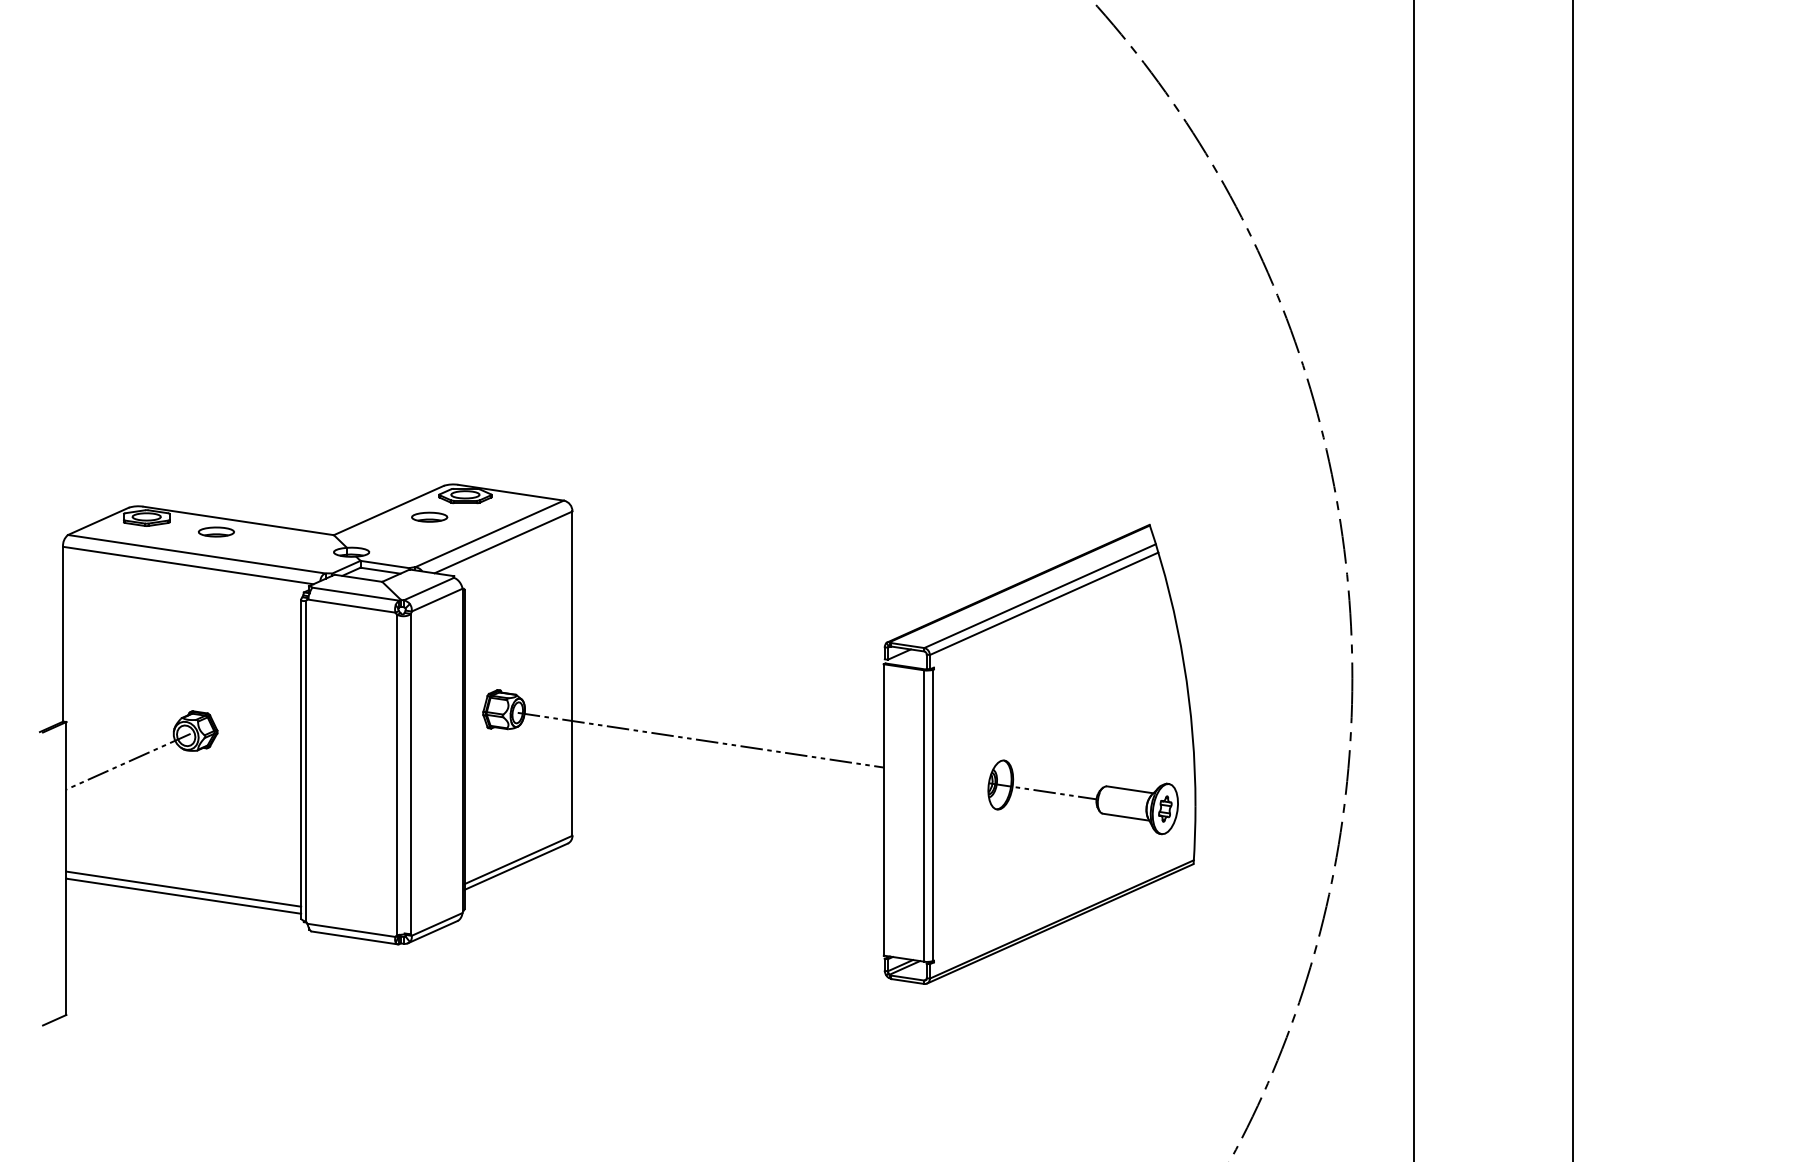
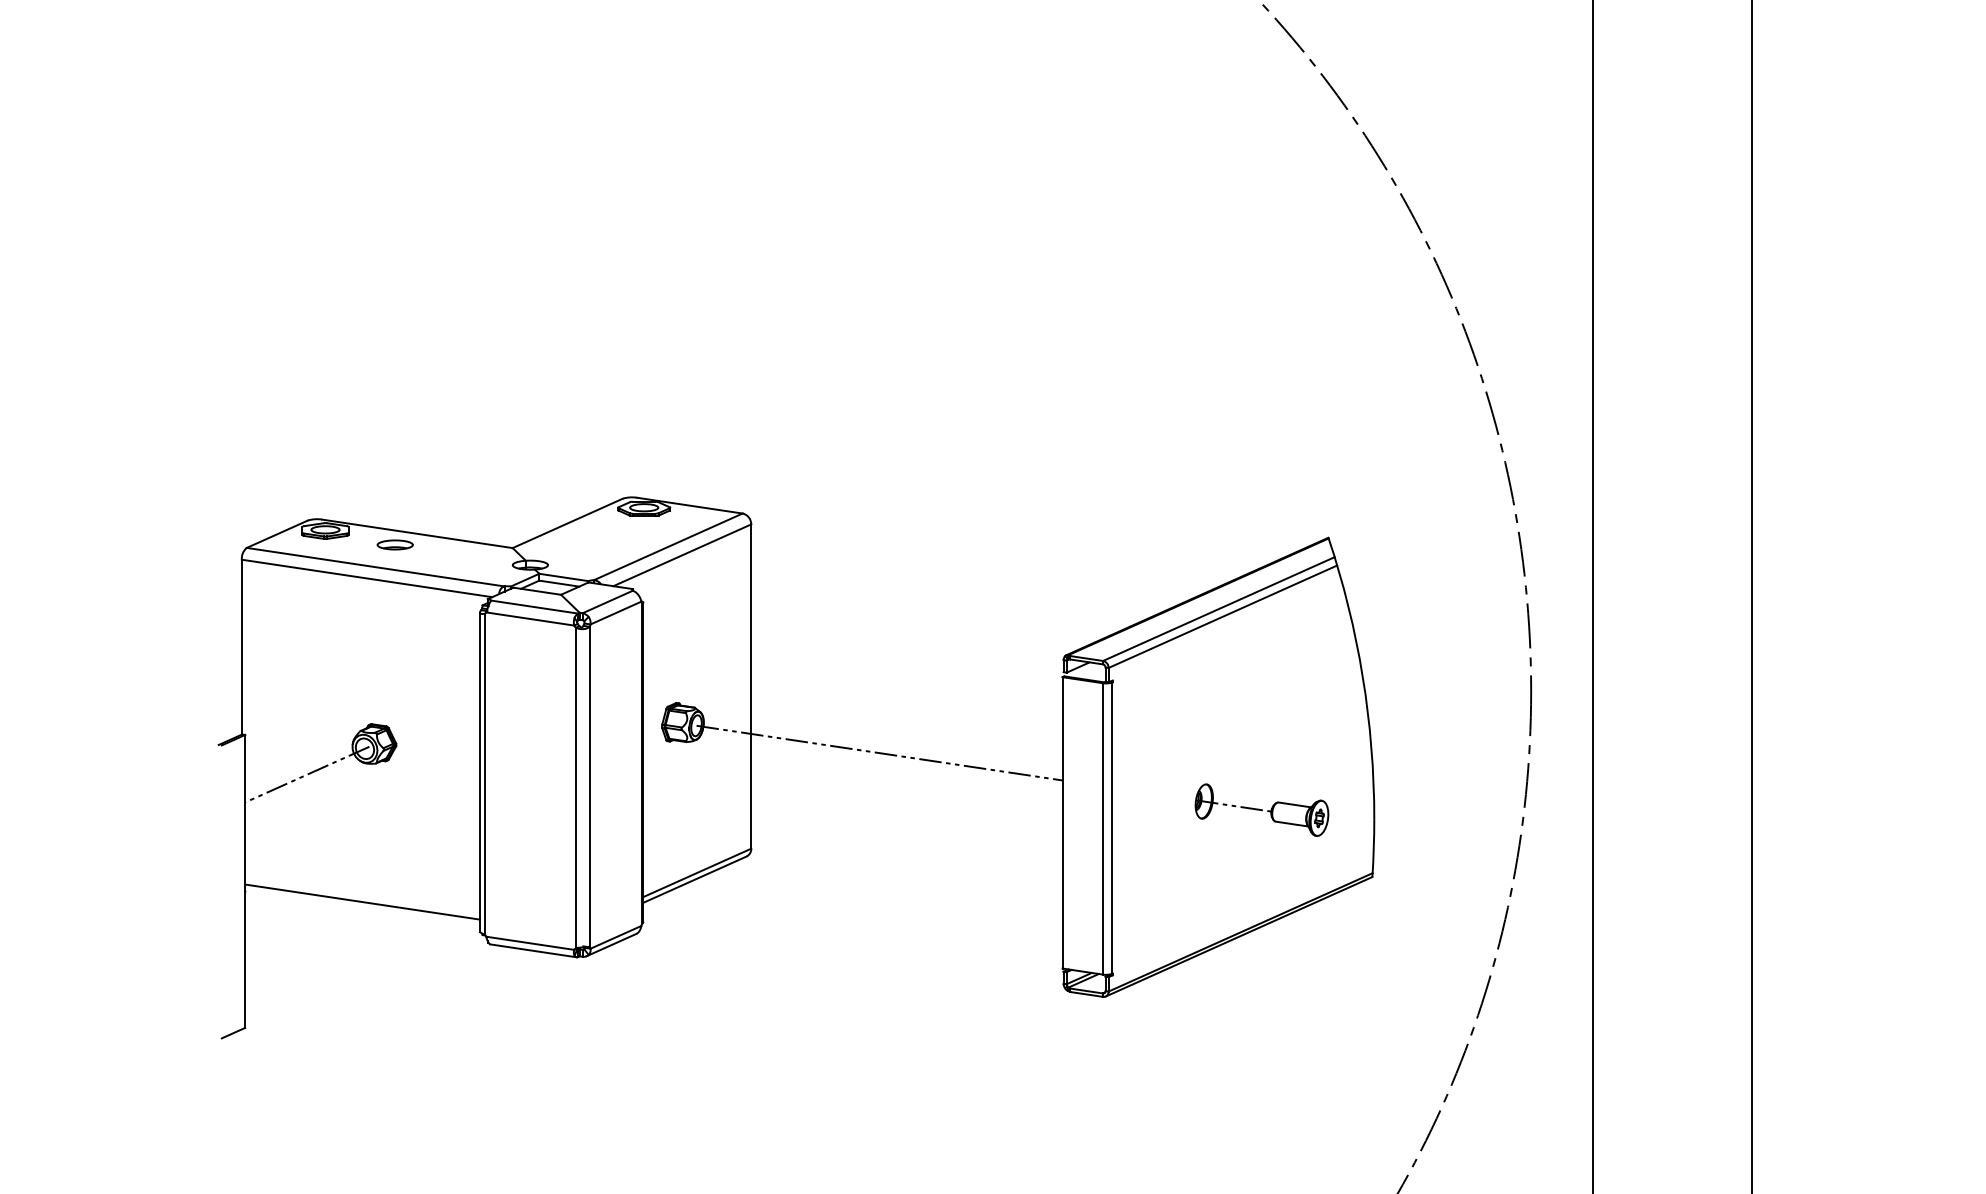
part: (429, 516) -> (608, 529), removed
part: (1082, 796) -> (1261, 809), size x0.7
line: (183, 895) -> (362, 908), removed

